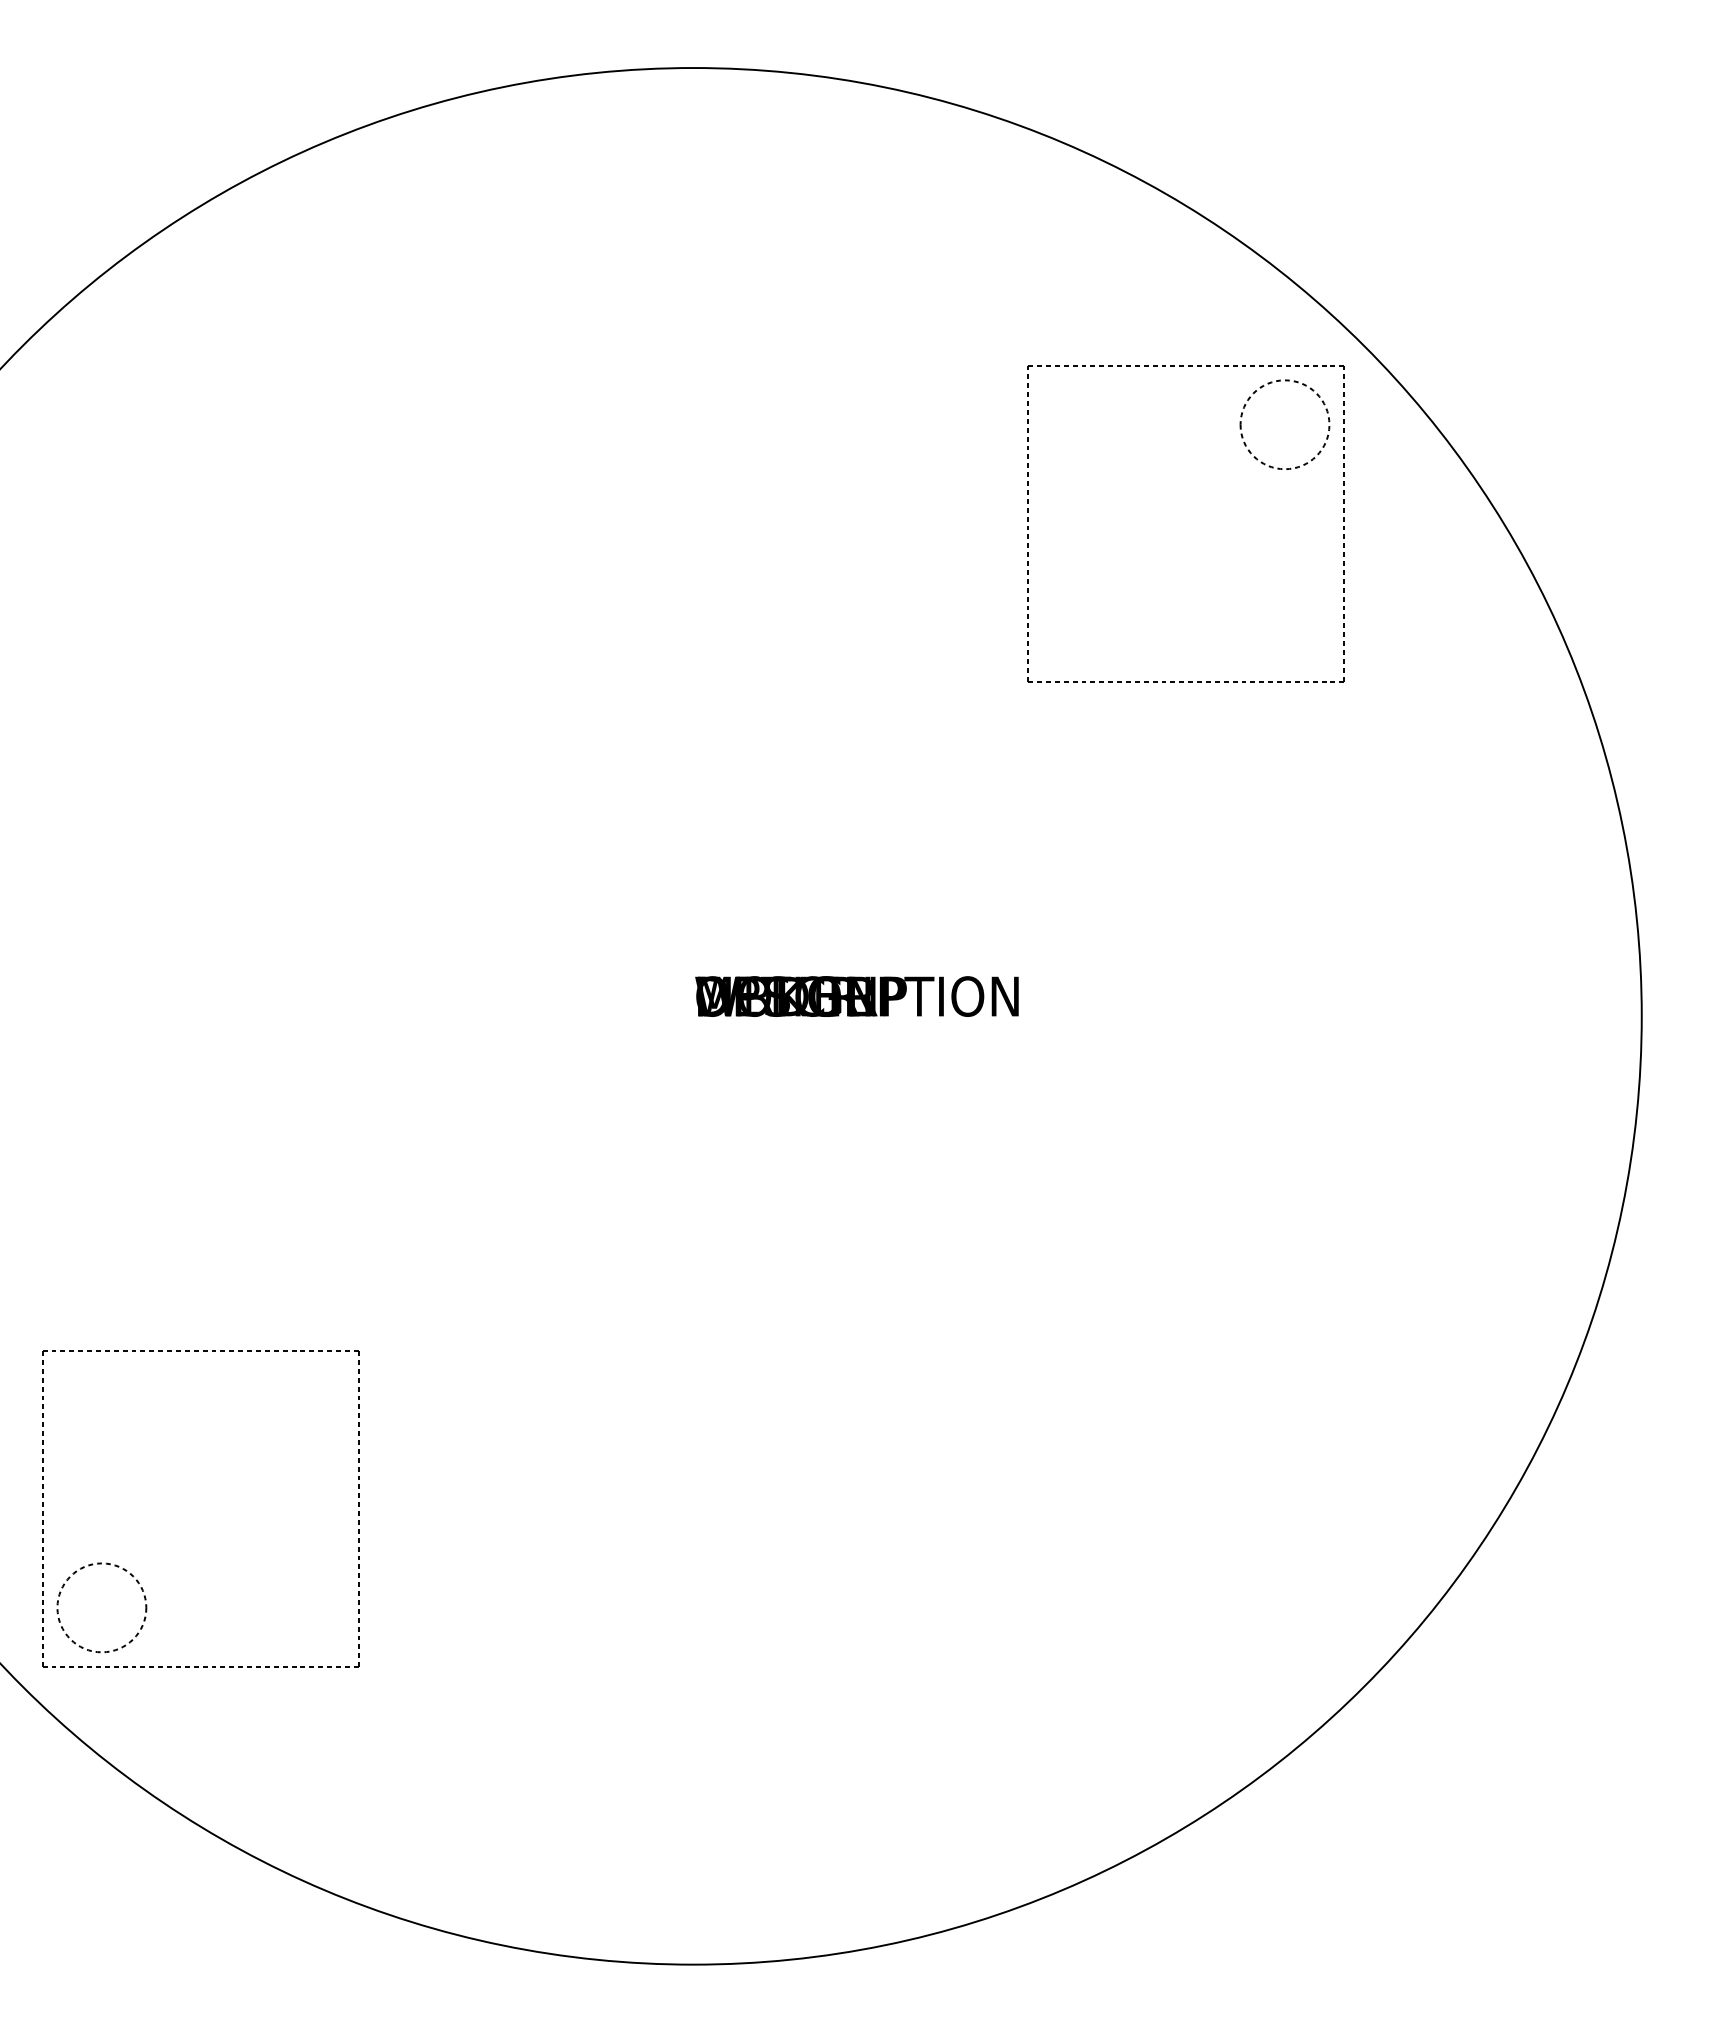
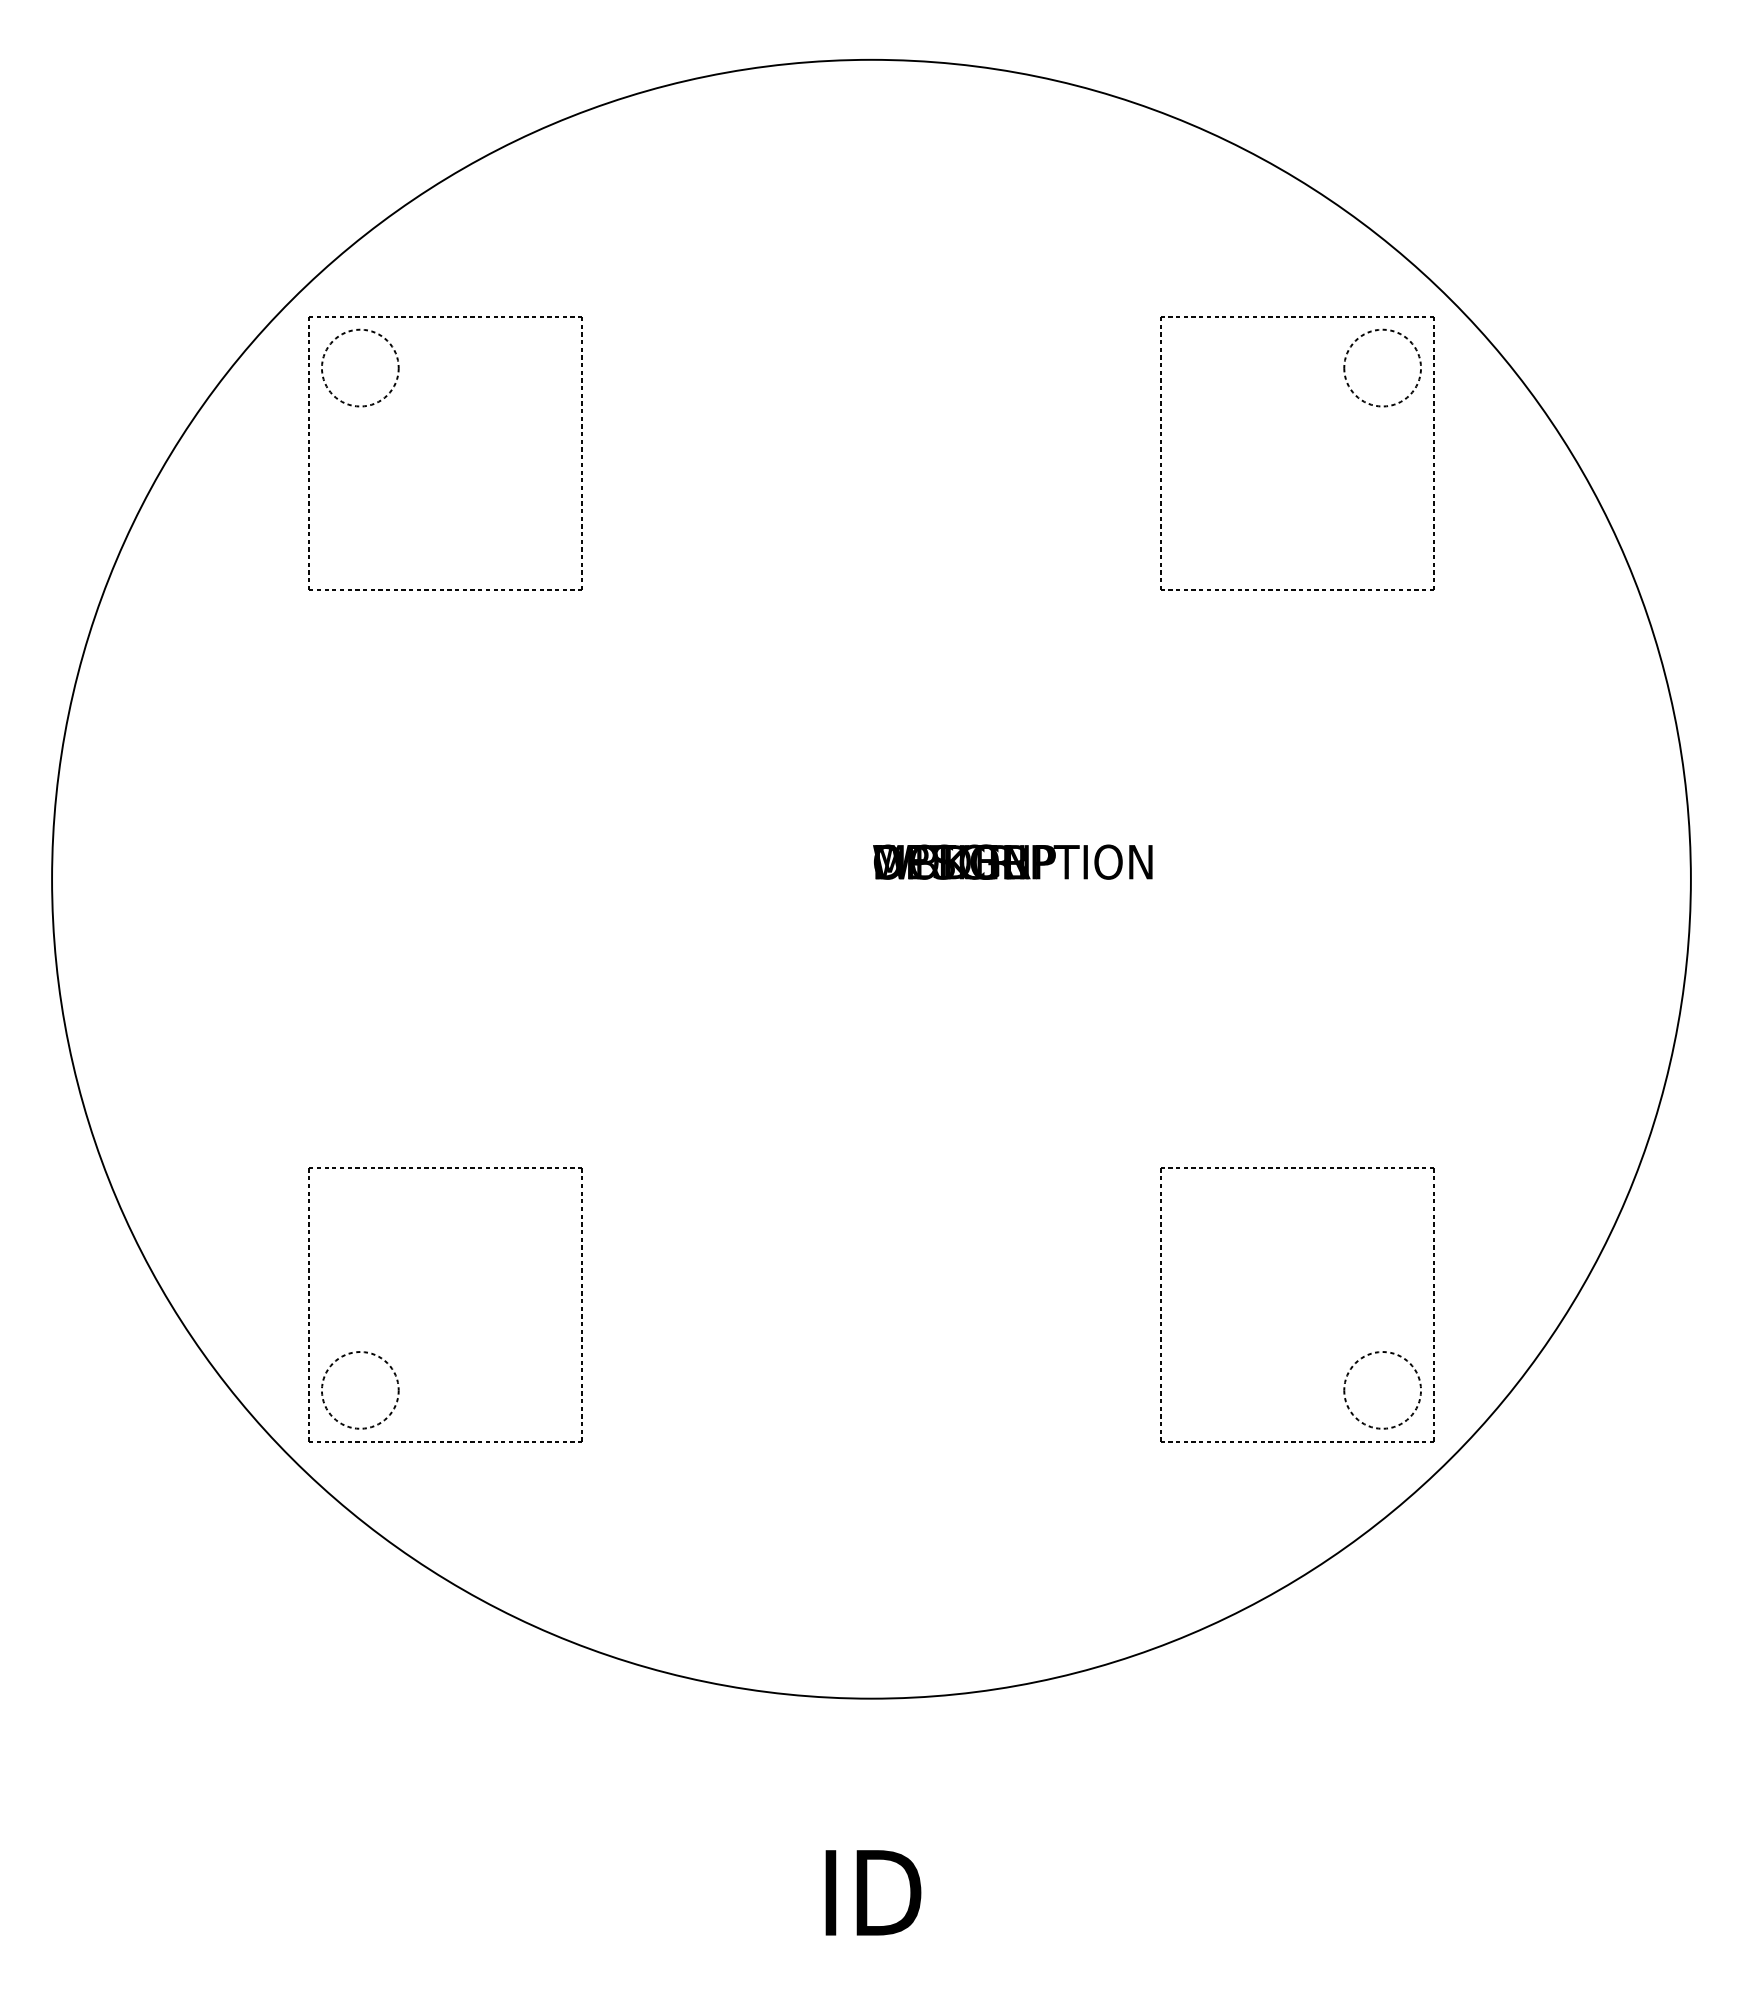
part: (133, 457) -> (387, 396), added
part: (1253, 1574) -> (1355, 1361), added

